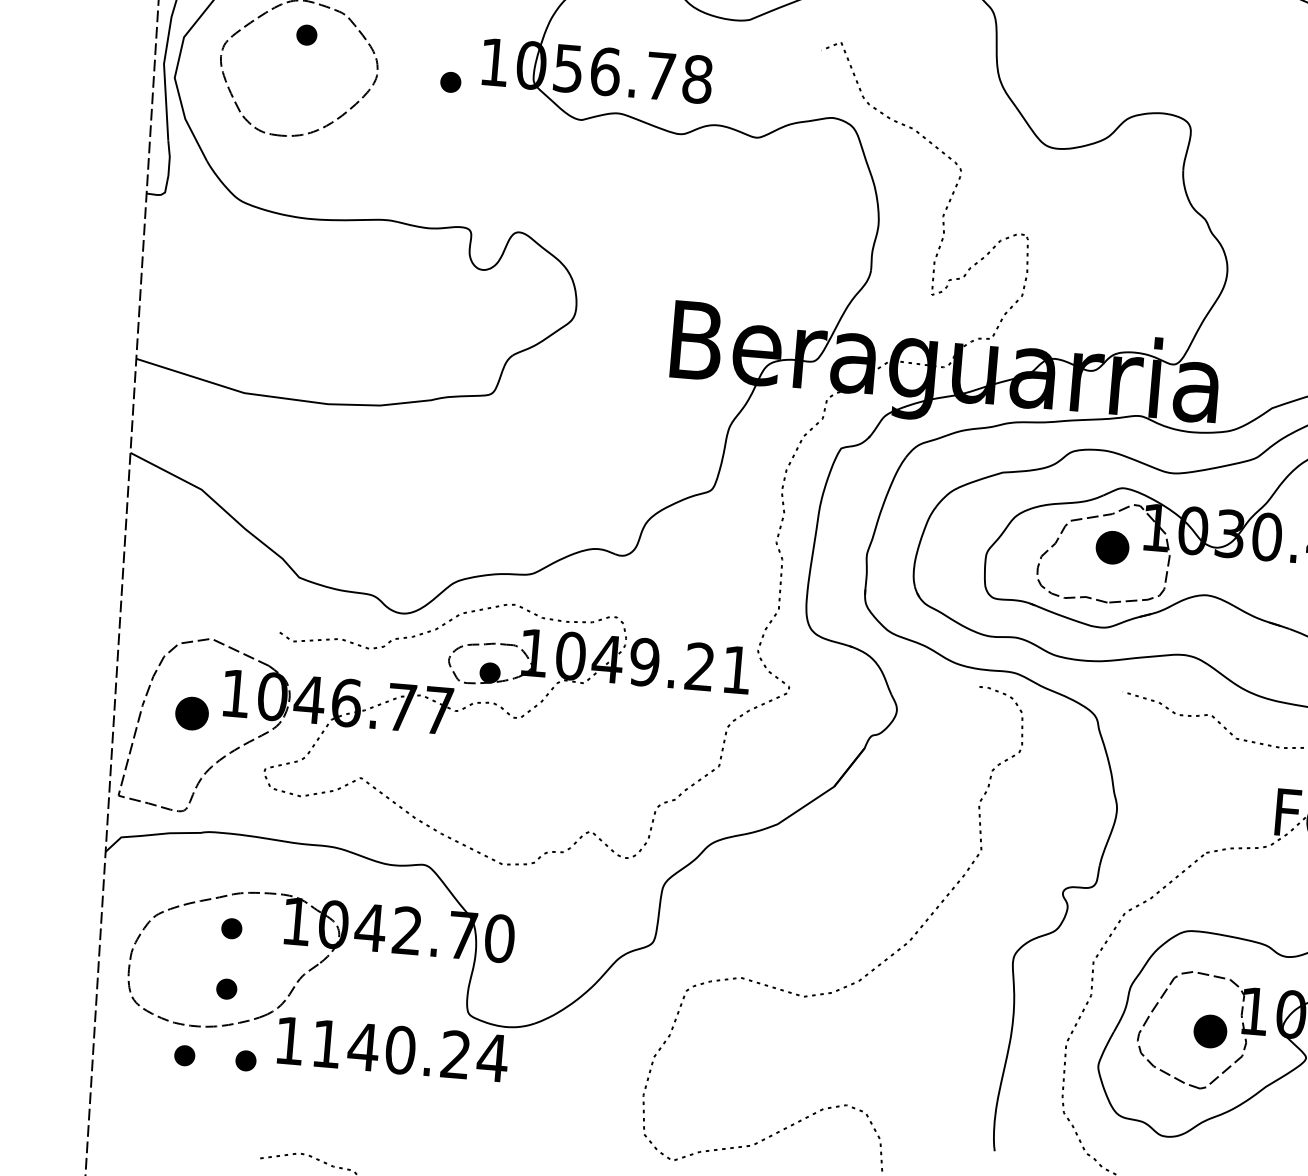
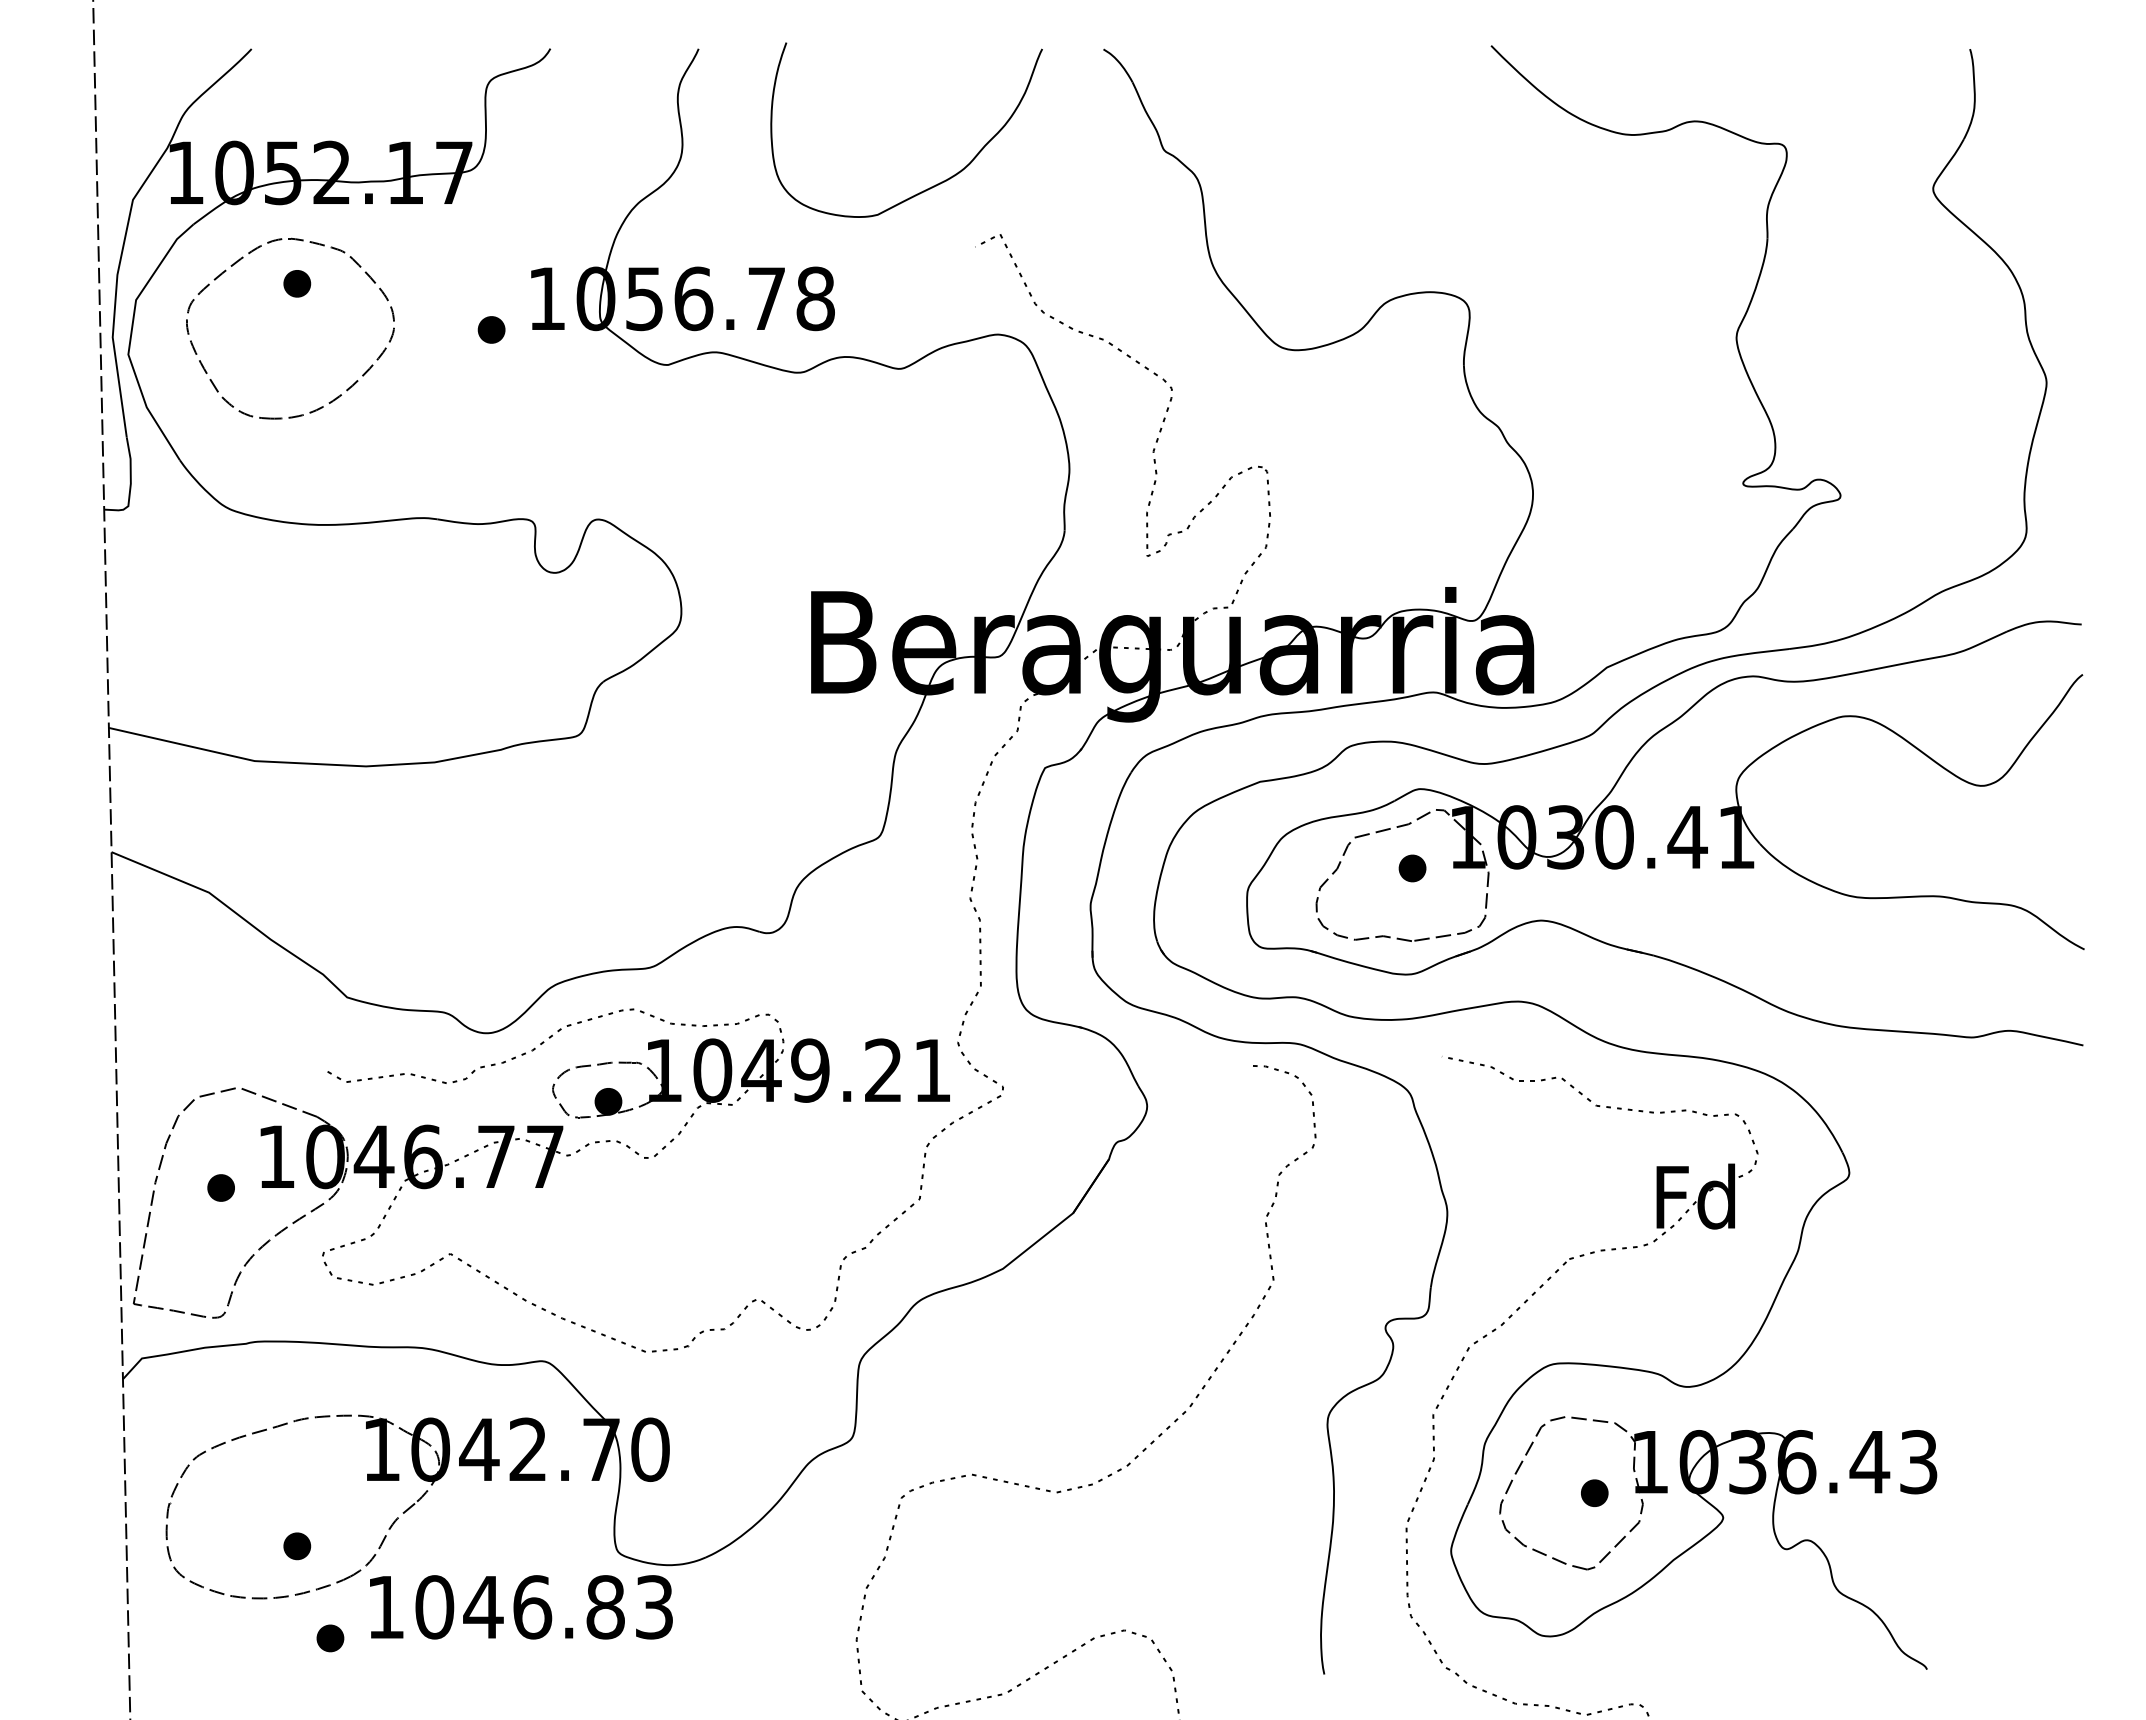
part: (1112, 547) -> (1412, 868), size x0.62
part: (191, 713) -> (220, 1187), size x0.62
part: (231, 928) -> (297, 1466), removed
part: (1210, 1030) -> (1594, 1492), size x0.62
text: (409, 1051) -> (544, 1607), 1140.24 -> 1046.83
part: (184, 1055) -> (249, 1638), removed

